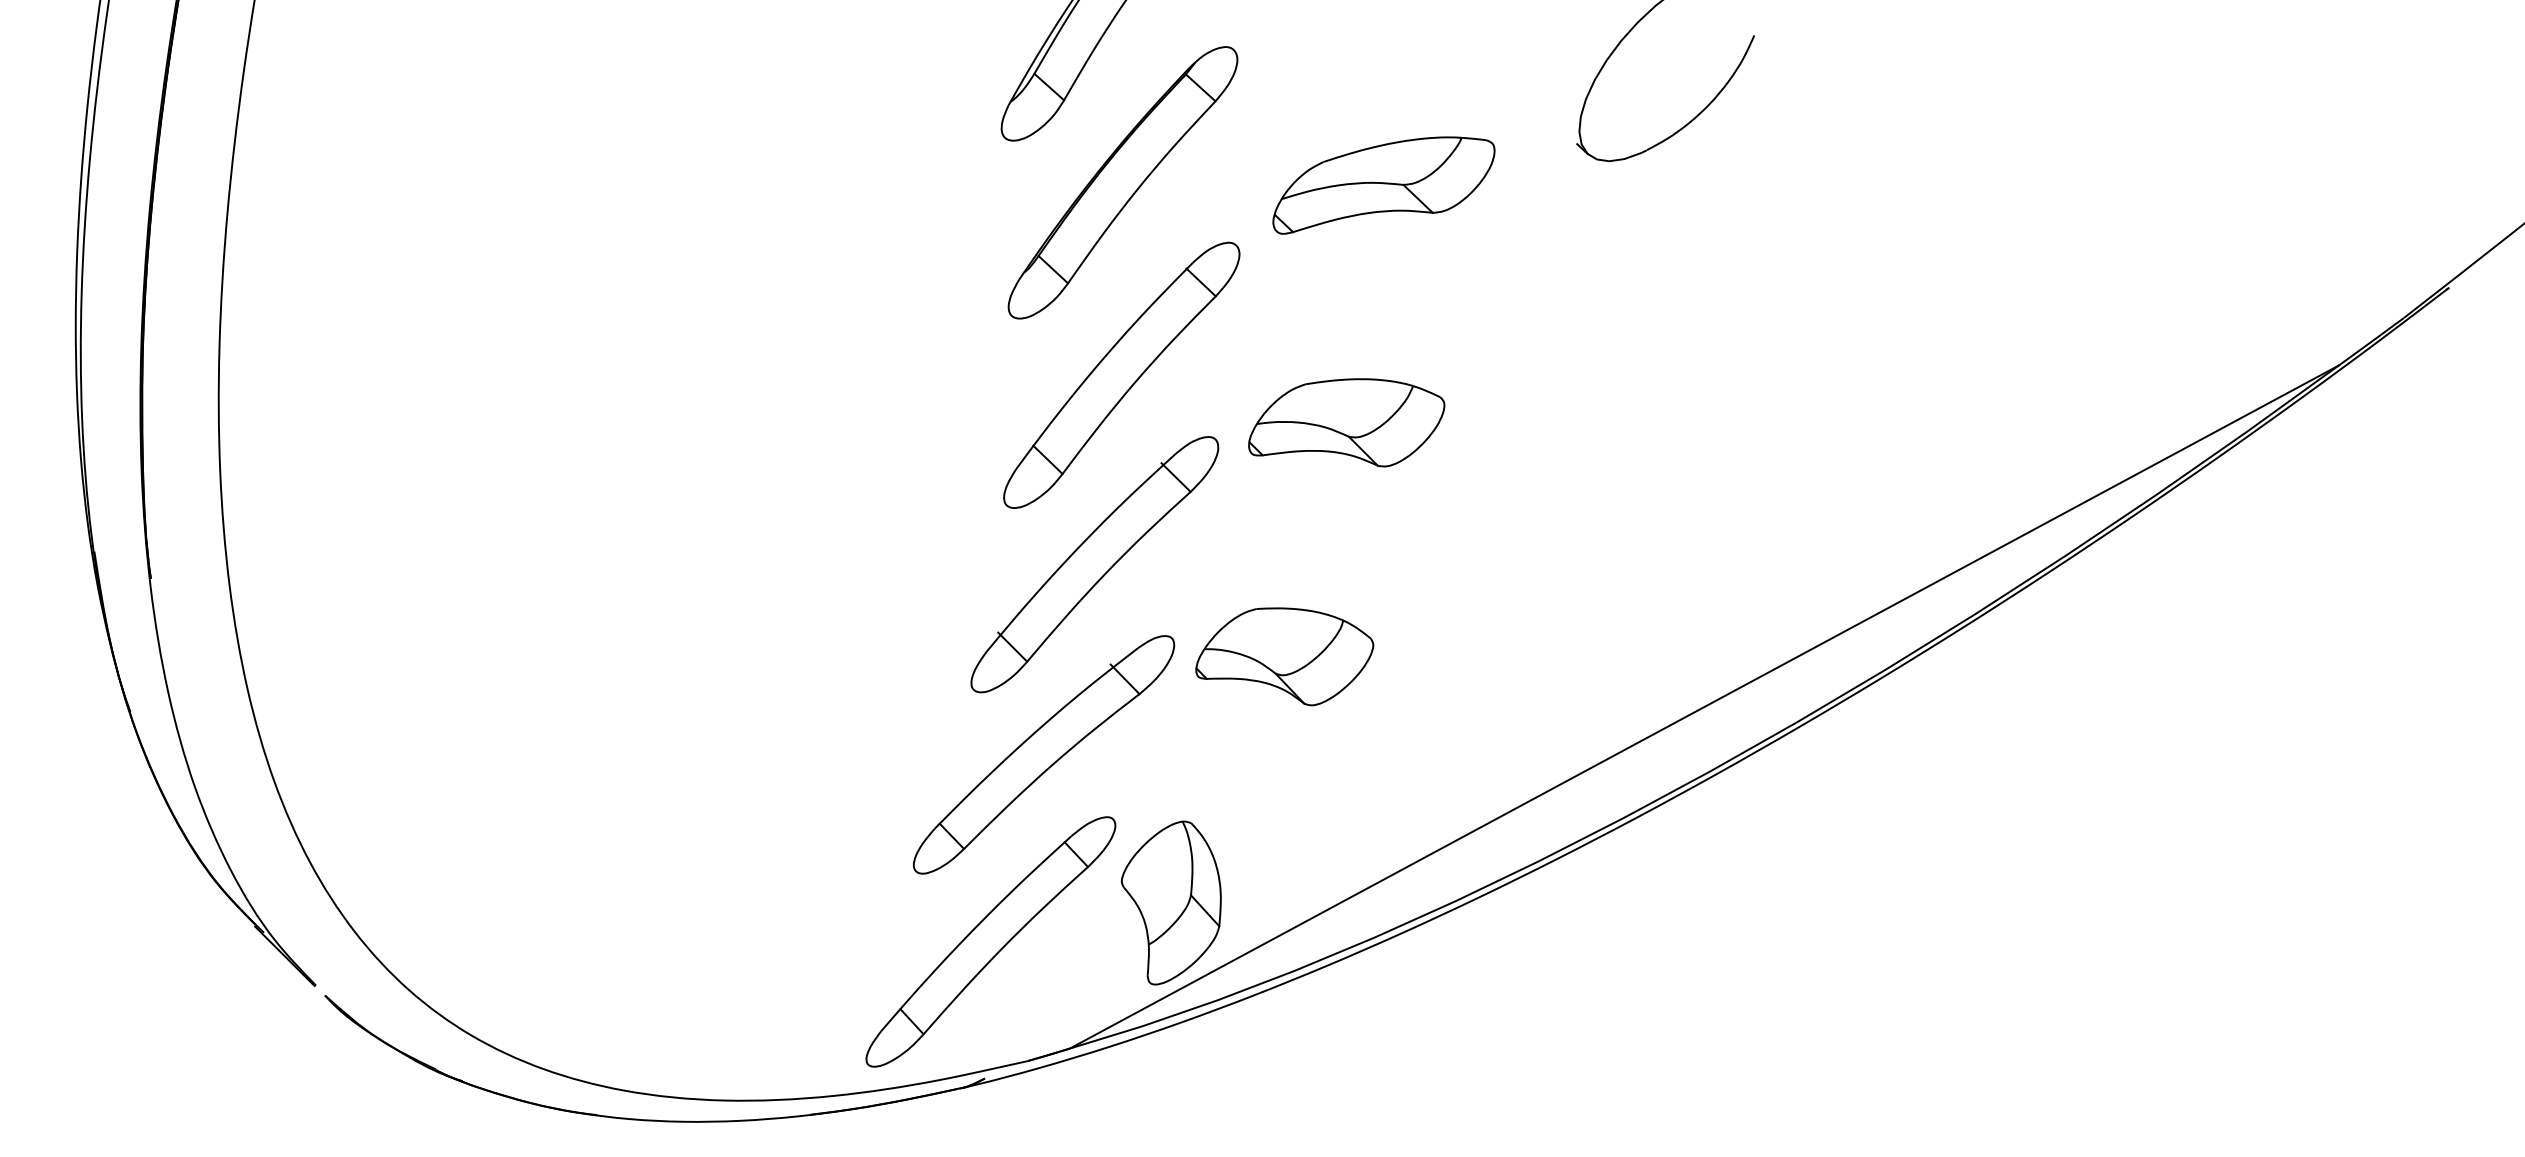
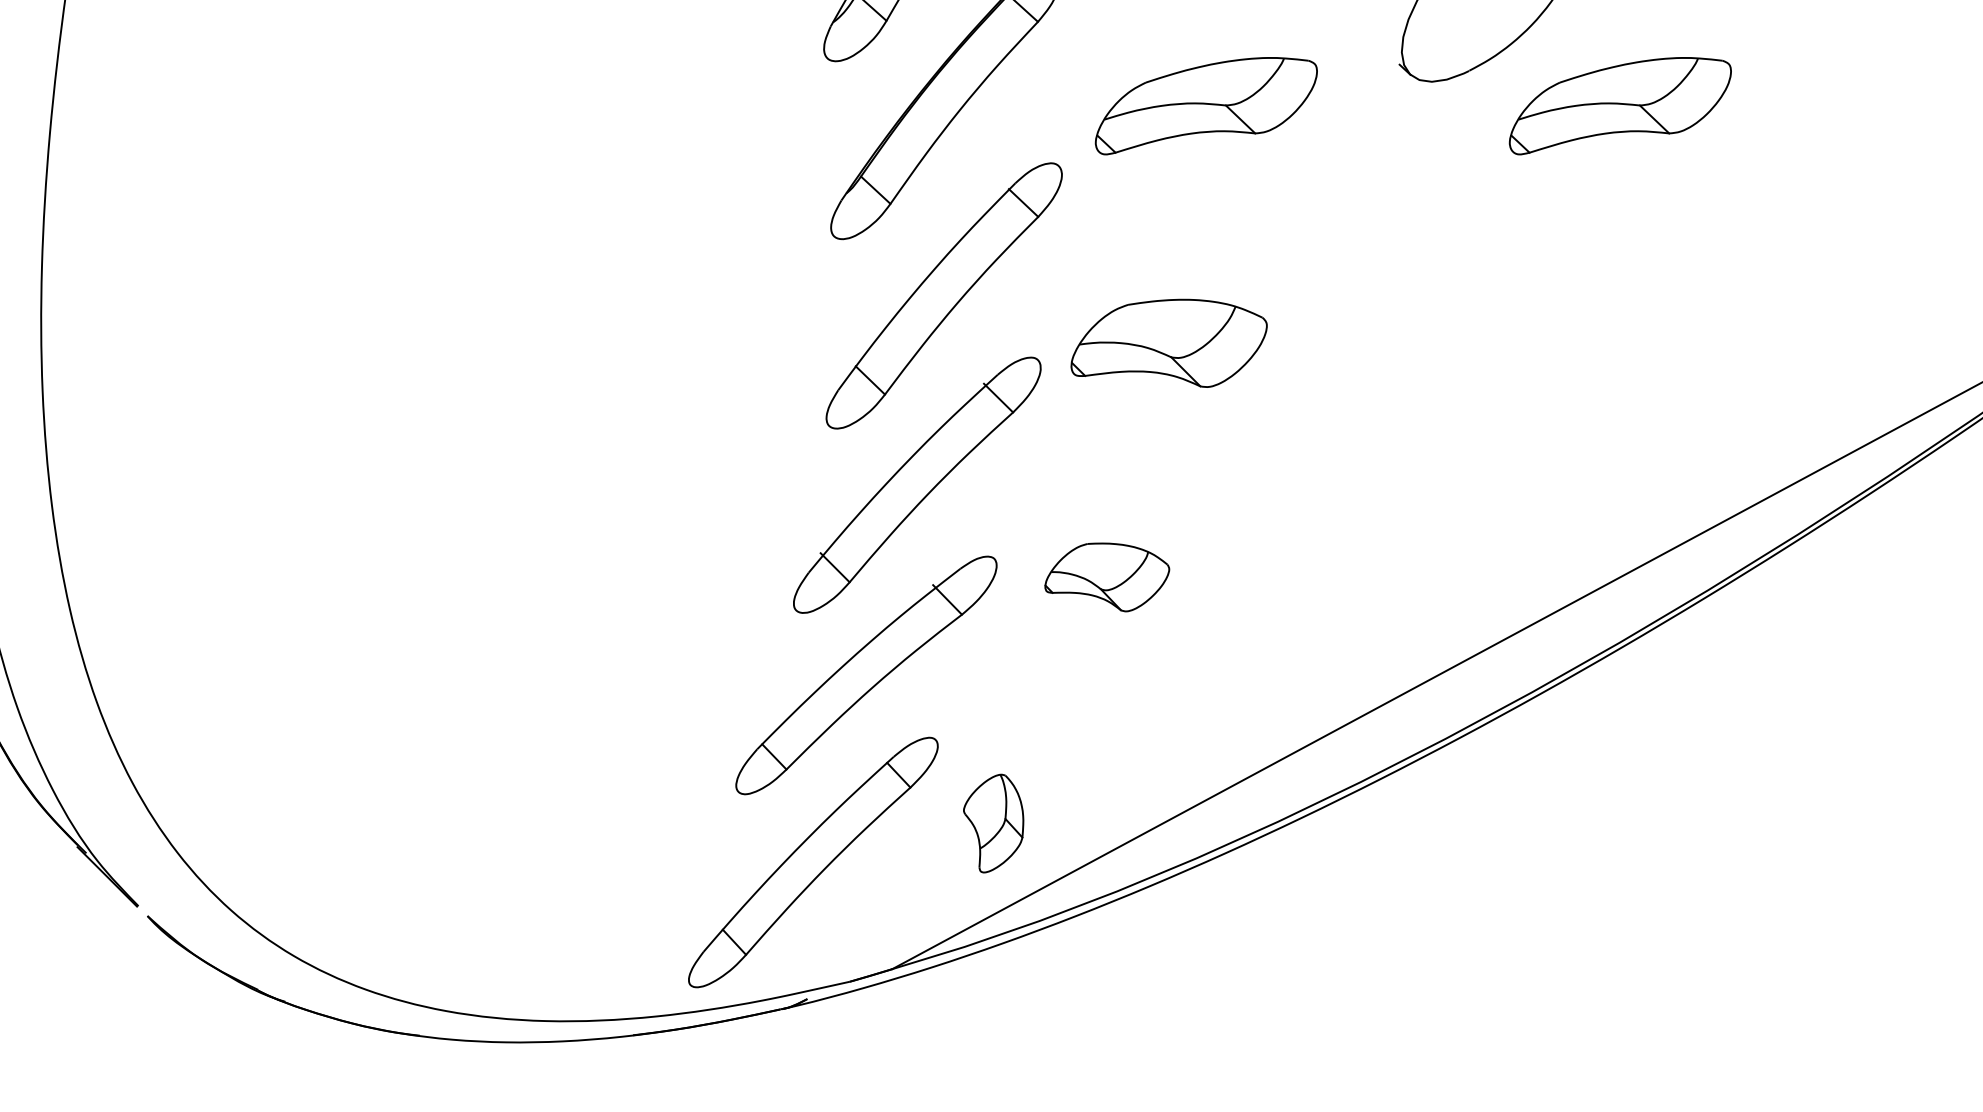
part: (1797, 185) -> (1619, 106), added
part: (1284, 656) -> (1106, 577), size x0.7
part: (1170, 902) -> (992, 823), size x0.6

